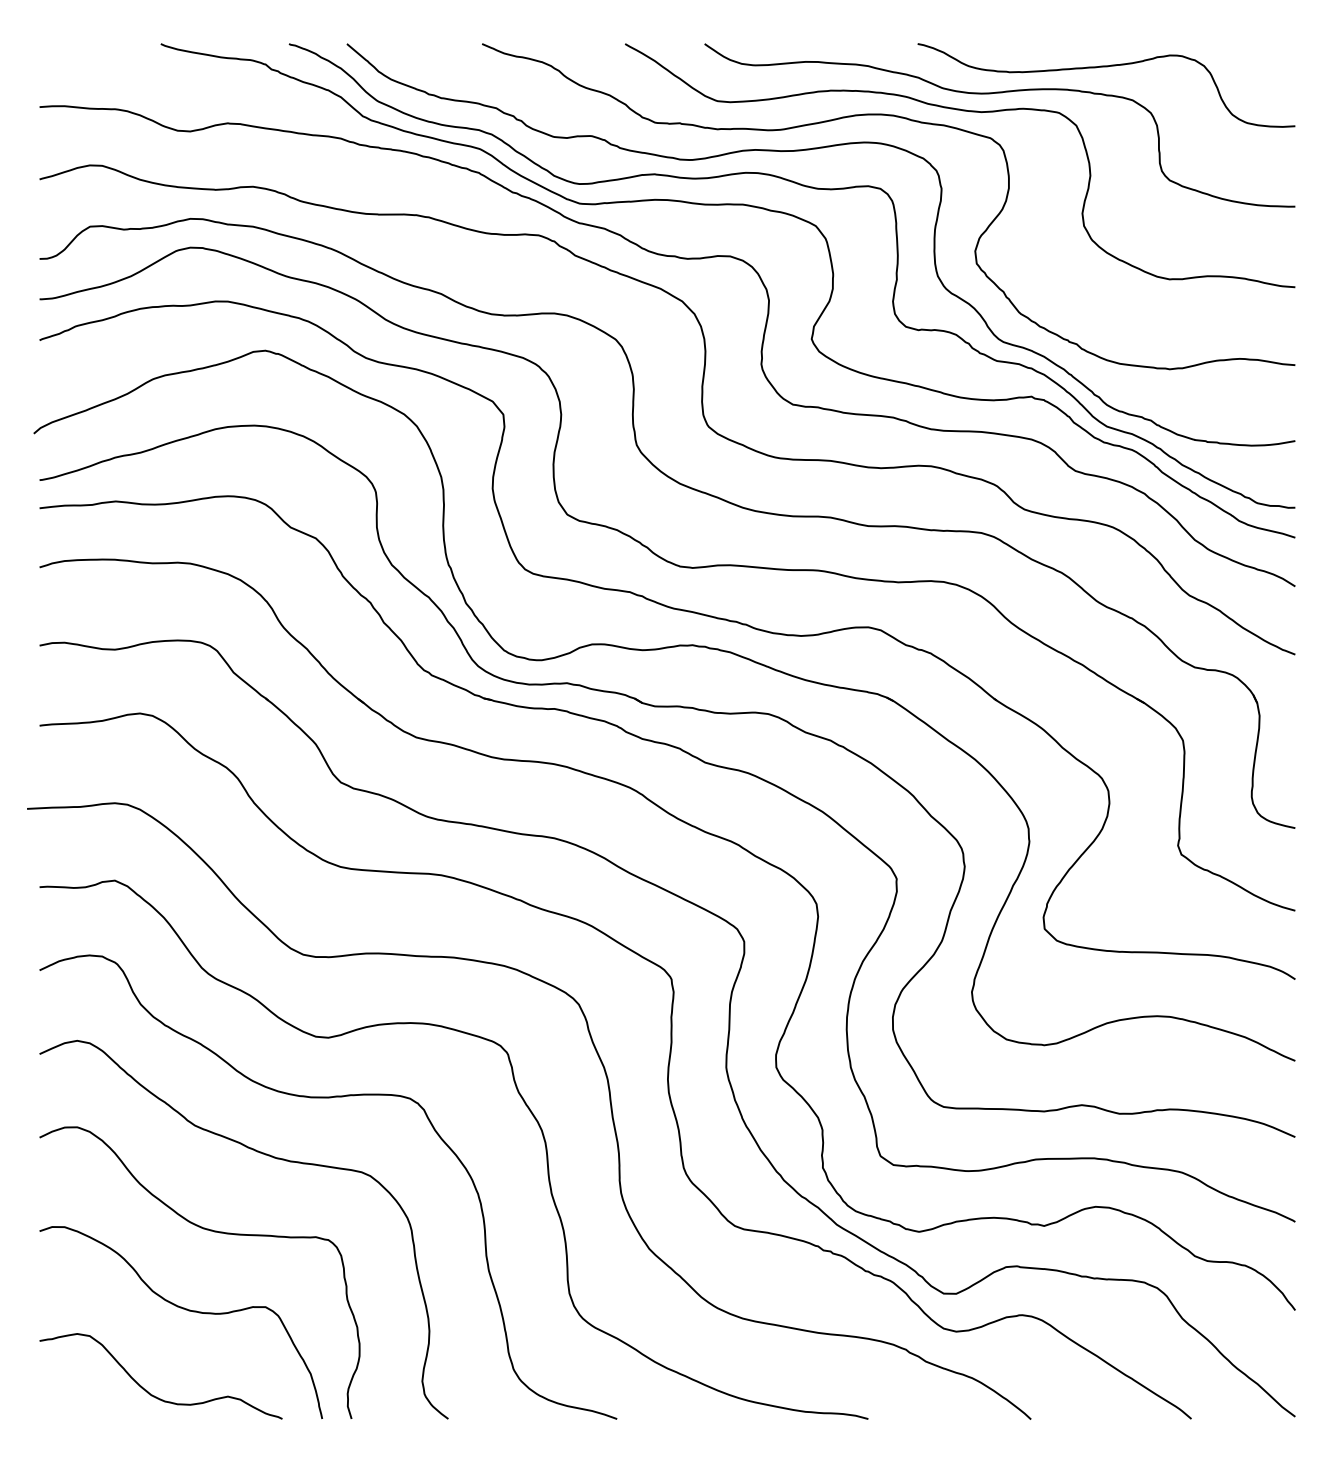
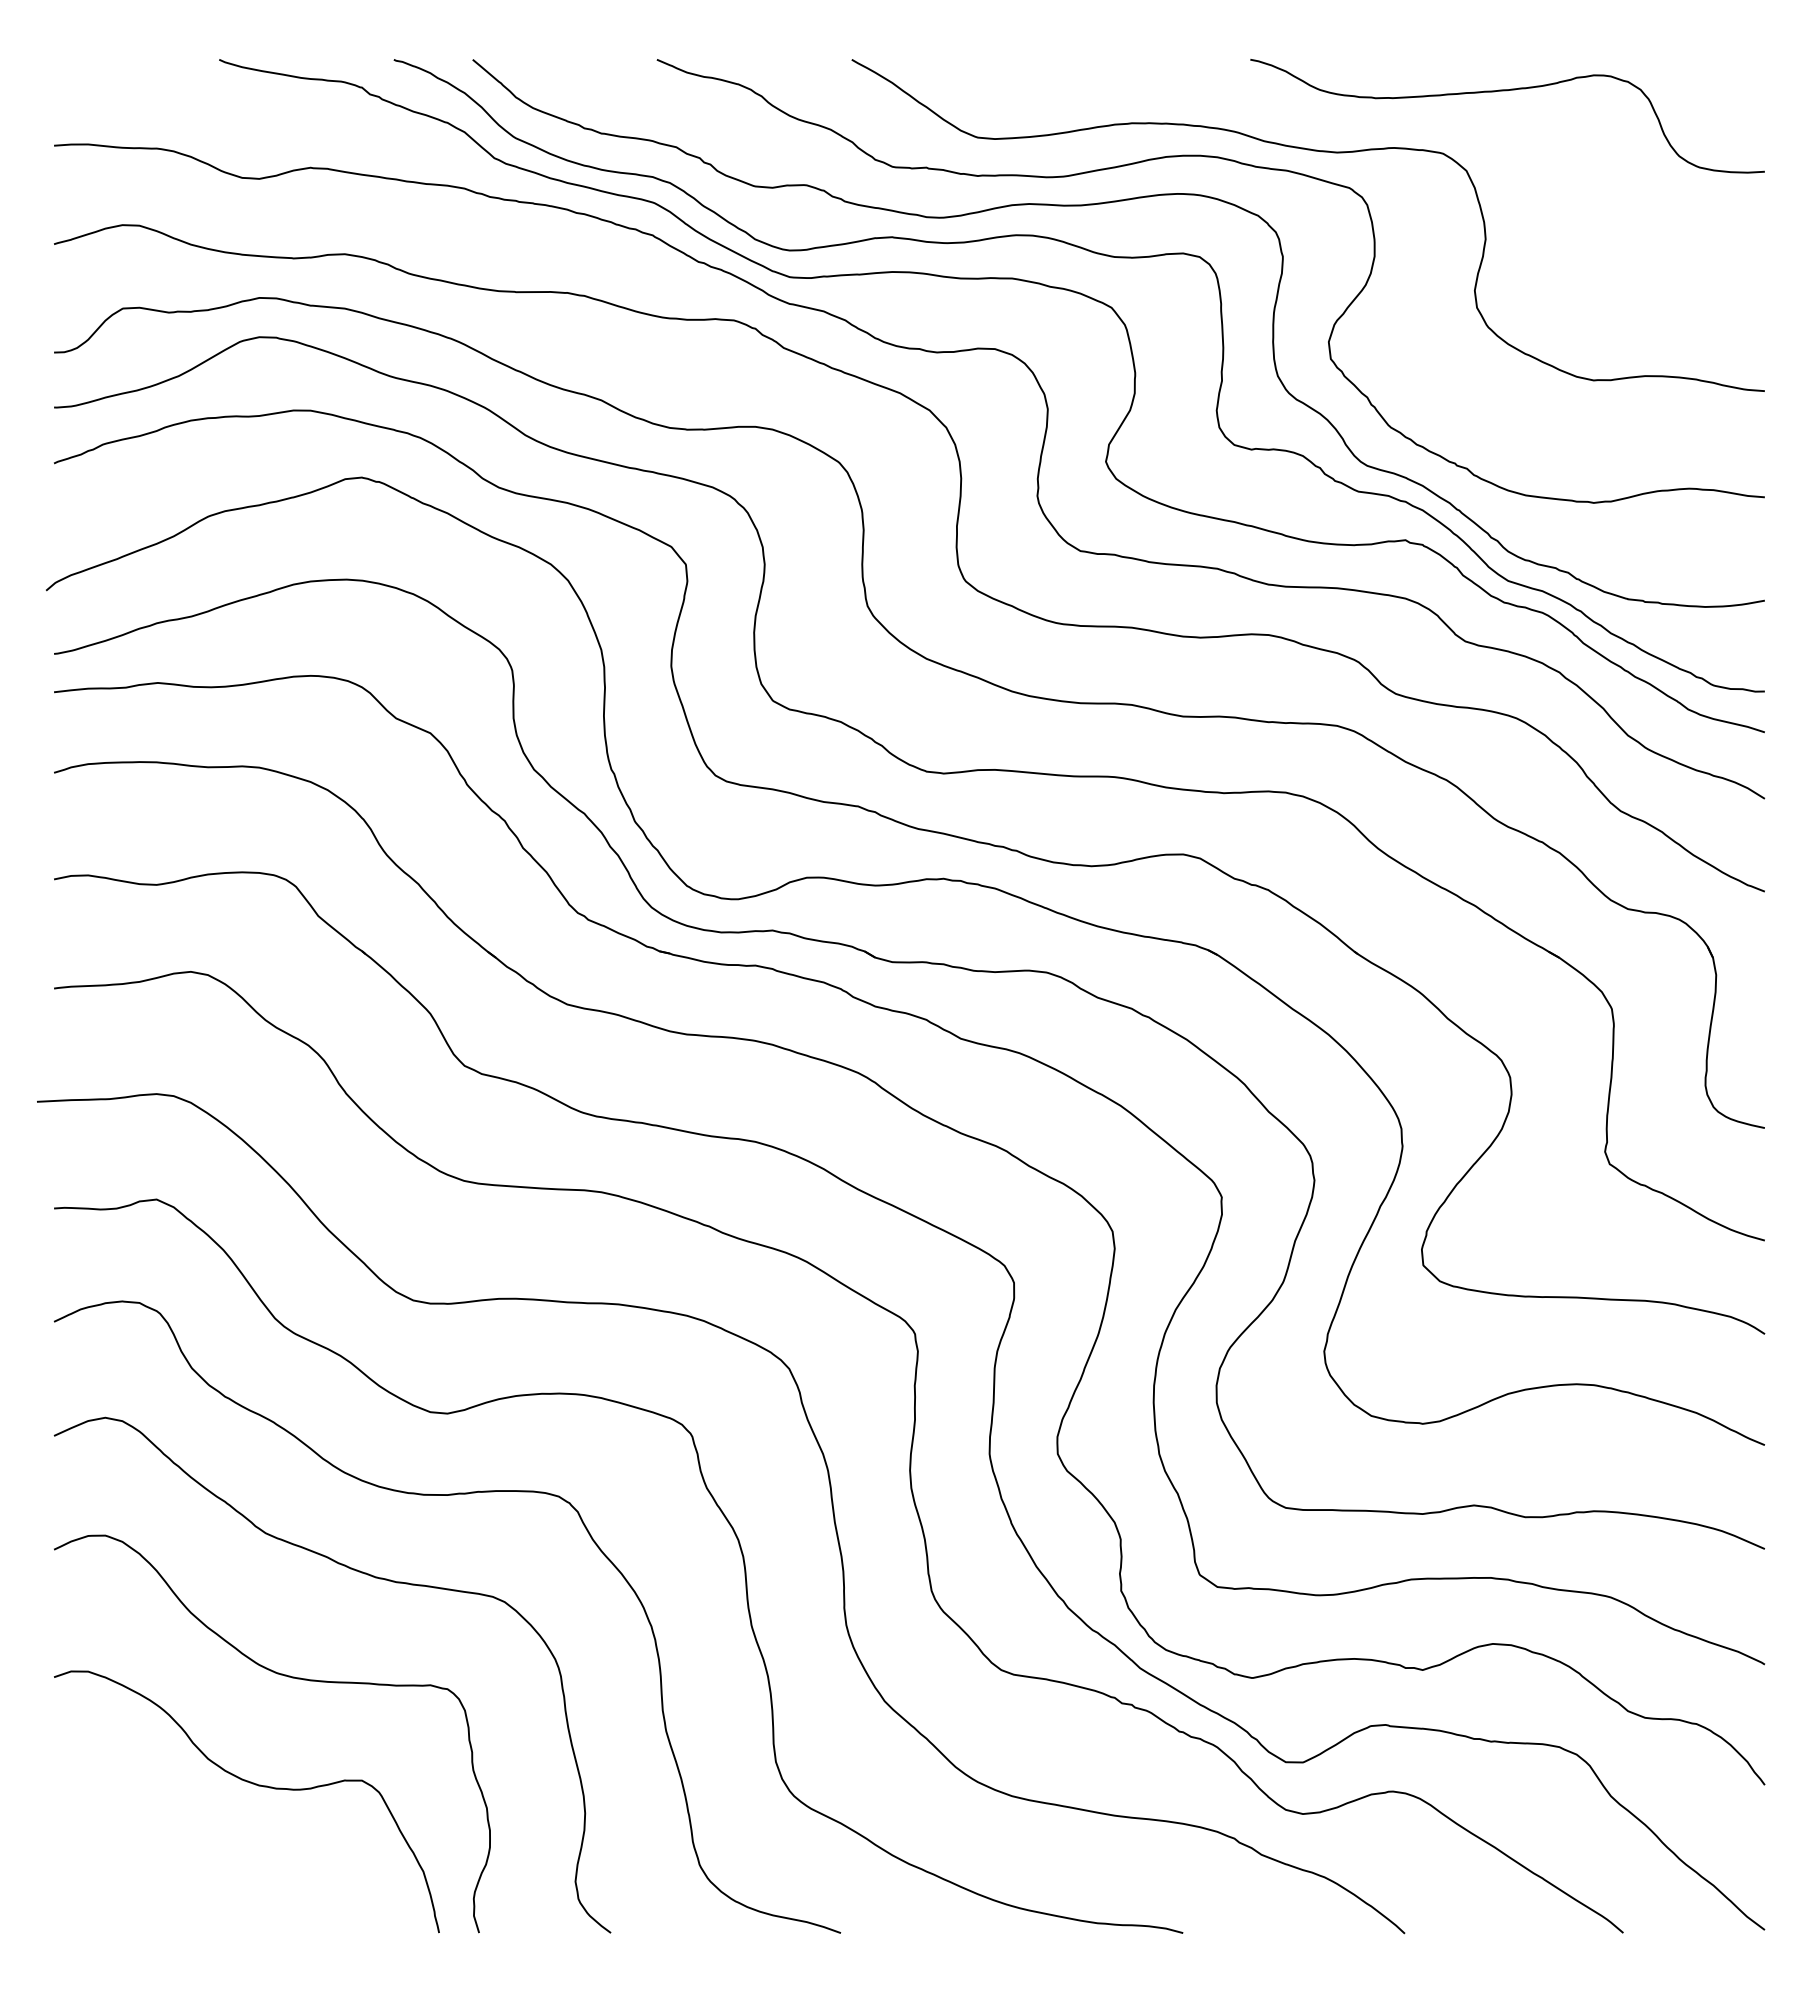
curve: (996, 93) -> (1357, 127), removed
curve: (150, 1392) -> (204, 1897), removed

